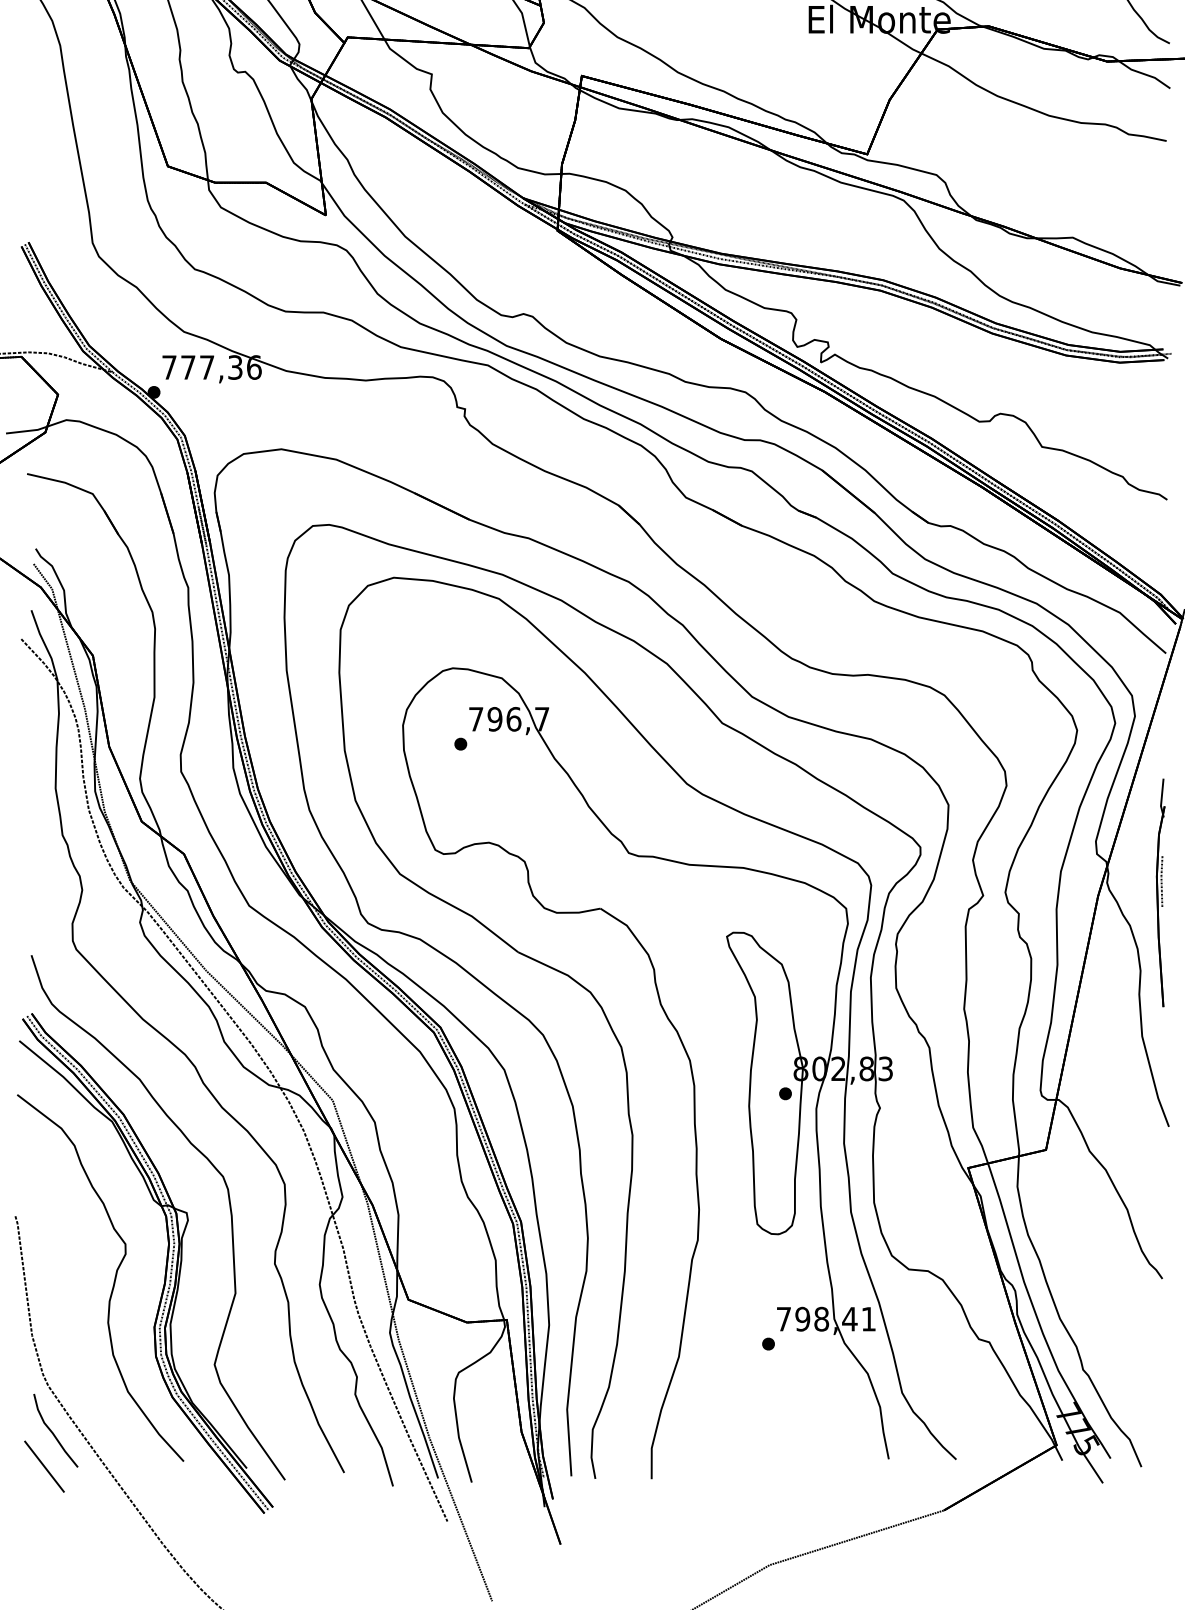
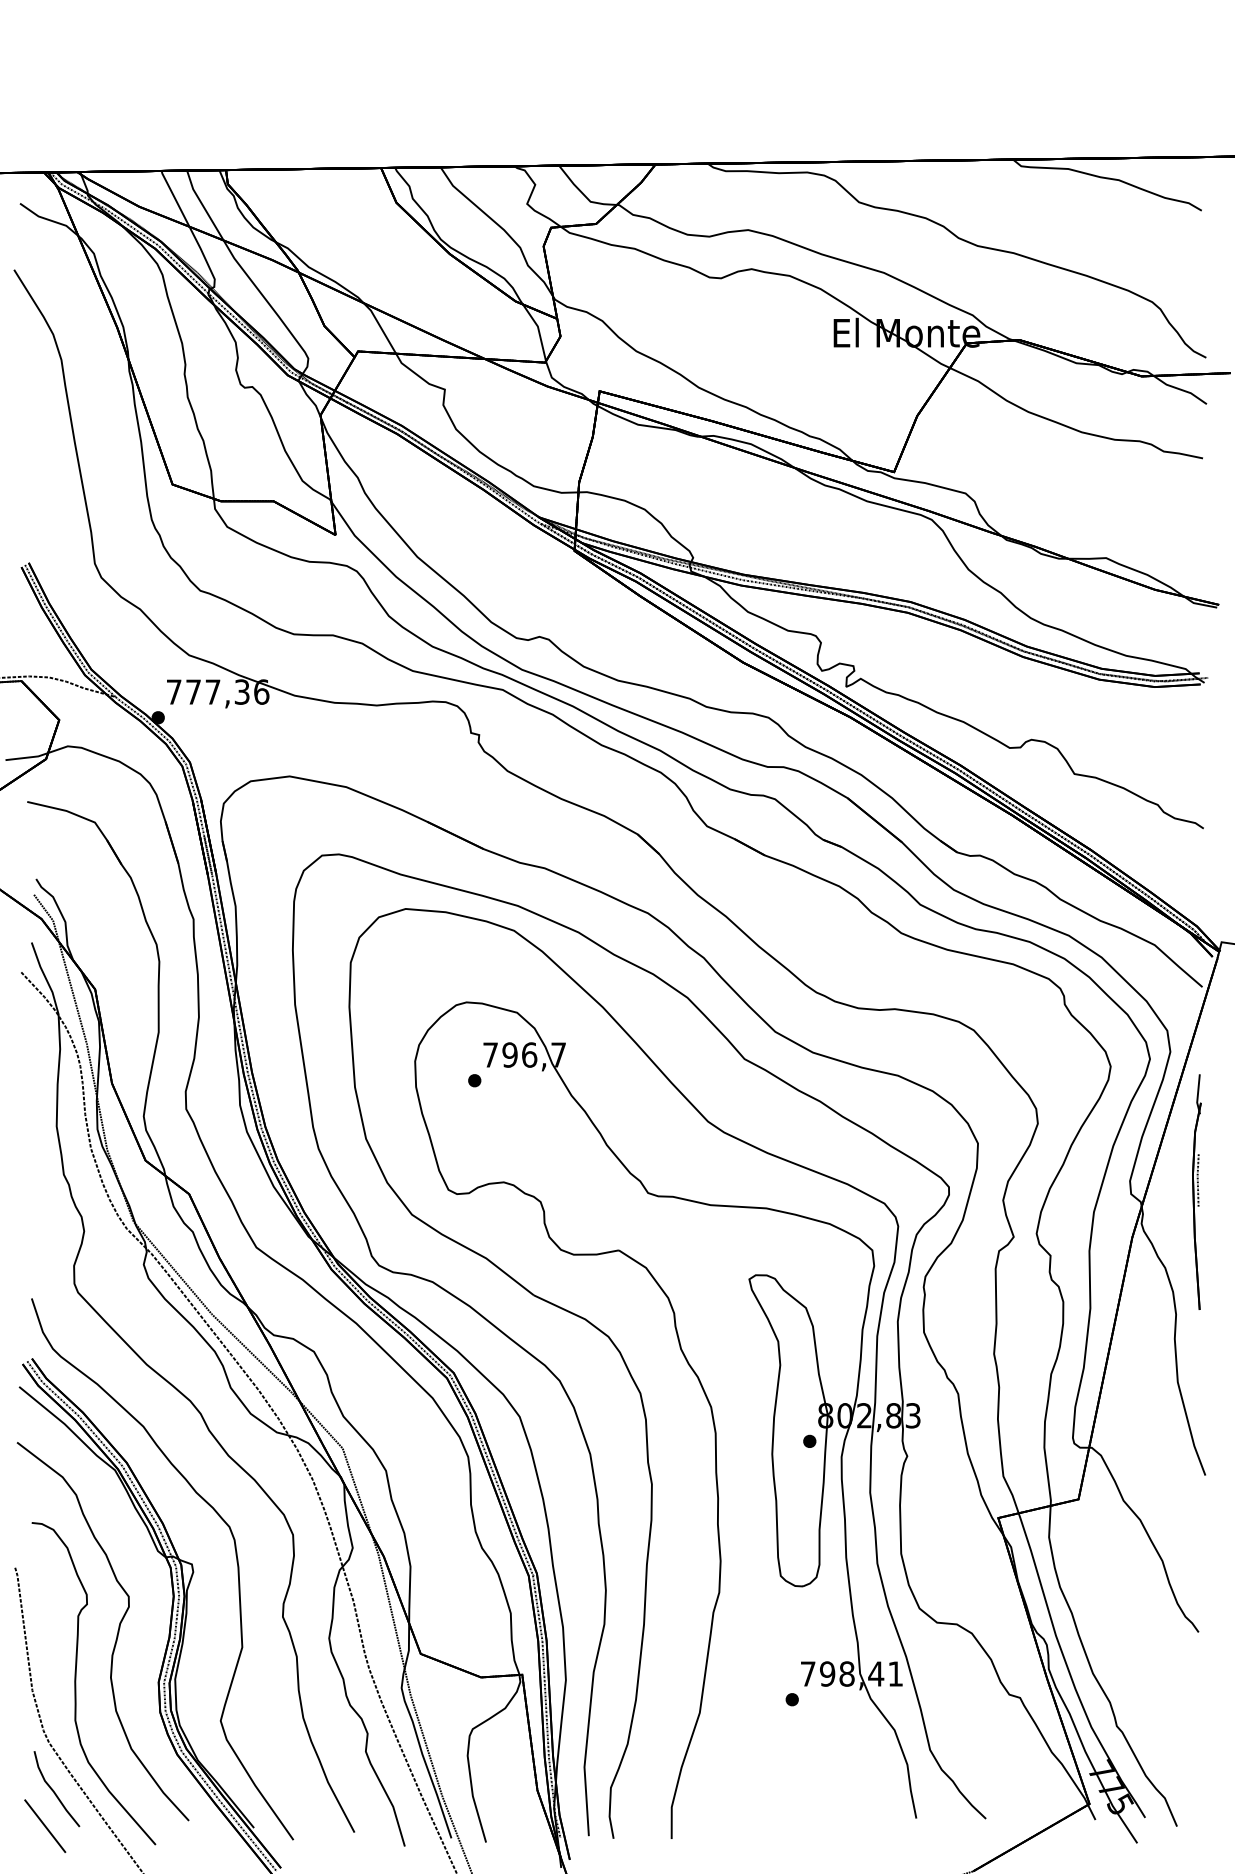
part: (1160, 892) -> (1196, 1191), moved
part: (74, 1328) -> (76, 1683), added

